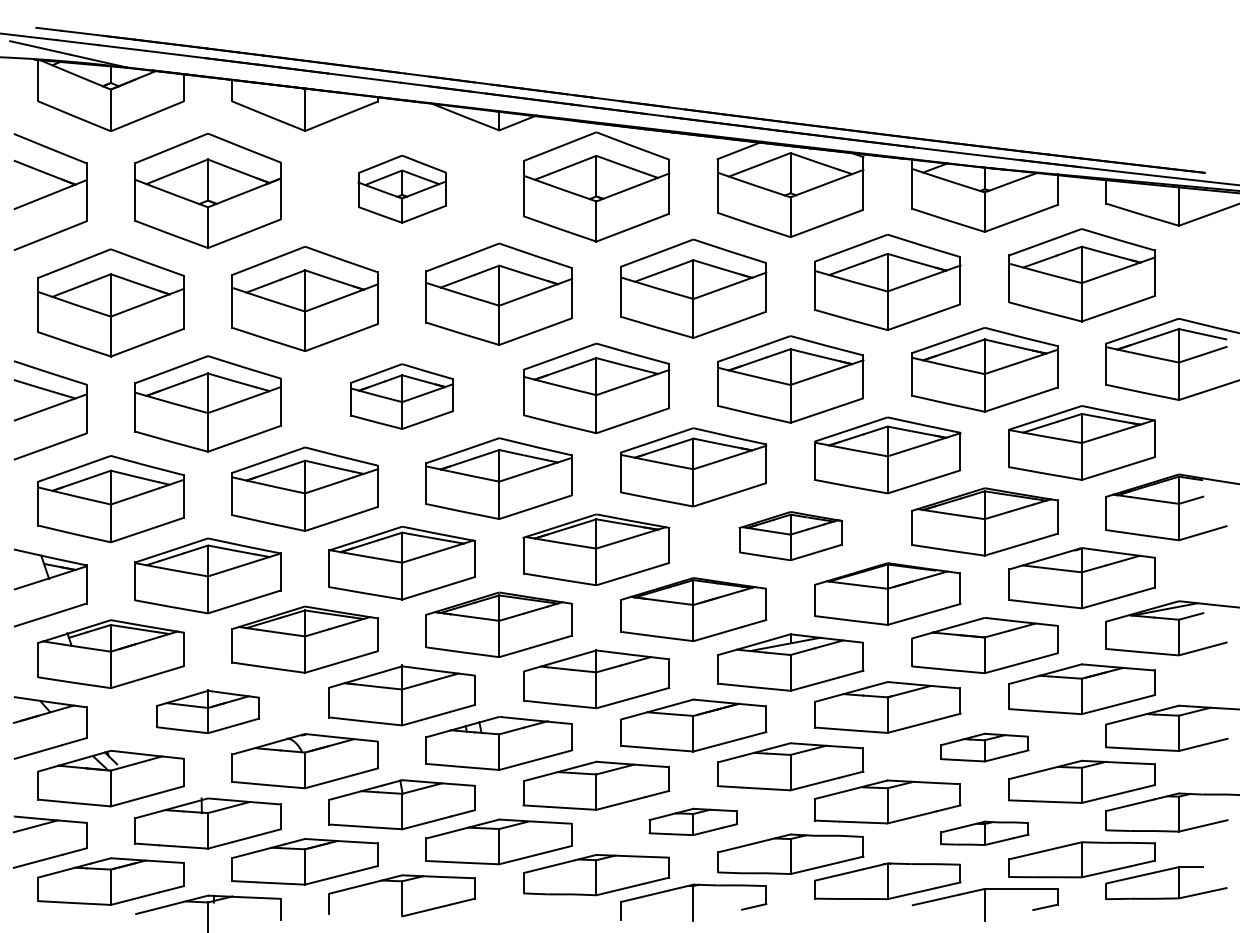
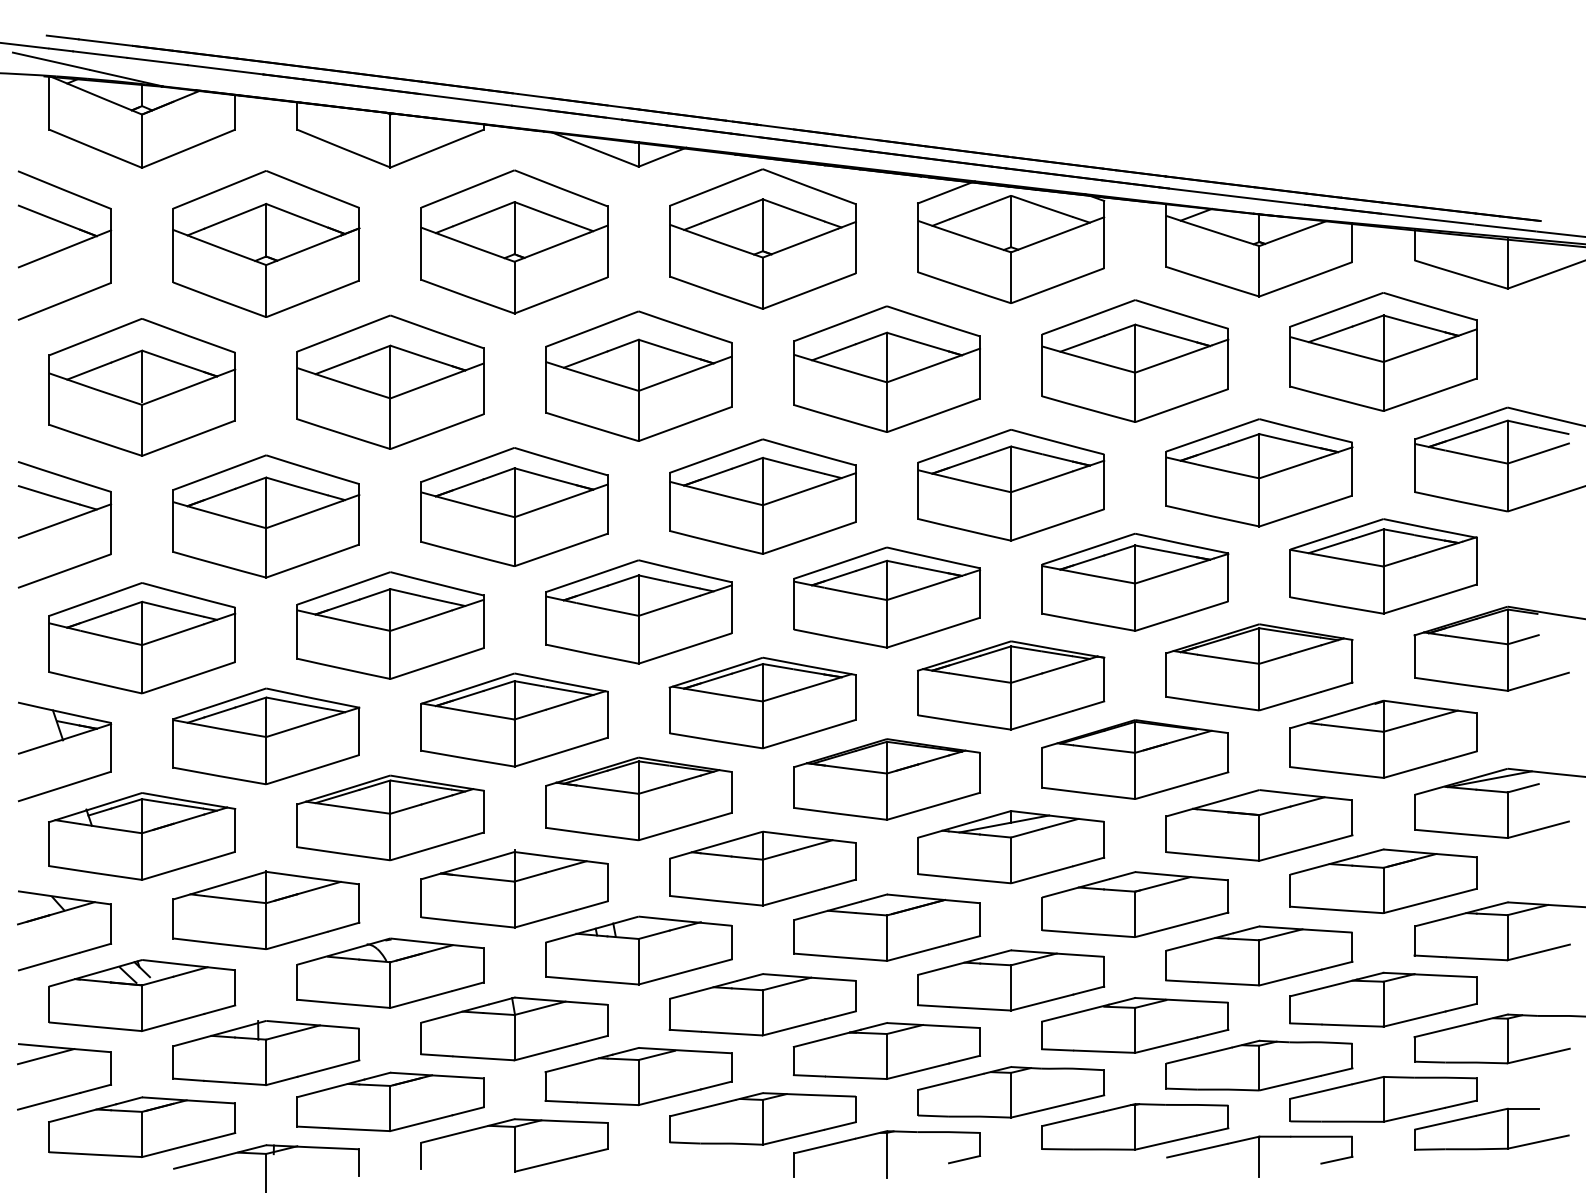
part: (402, 188) -> (514, 241), size x1.67
part: (402, 396) -> (514, 506), size x1.43
part: (790, 536) -> (1011, 685), size x1.43
part: (208, 711) -> (266, 909), size x1.43
part: (984, 747) -> (1259, 955), size x1.67
part: (693, 821) -> (886, 1050), size x1.67
part: (984, 833) -> (1259, 1065), size x1.67

